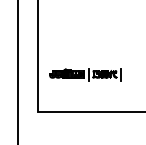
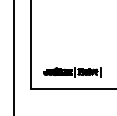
part: (85, 74) -> (72, 72), moved

